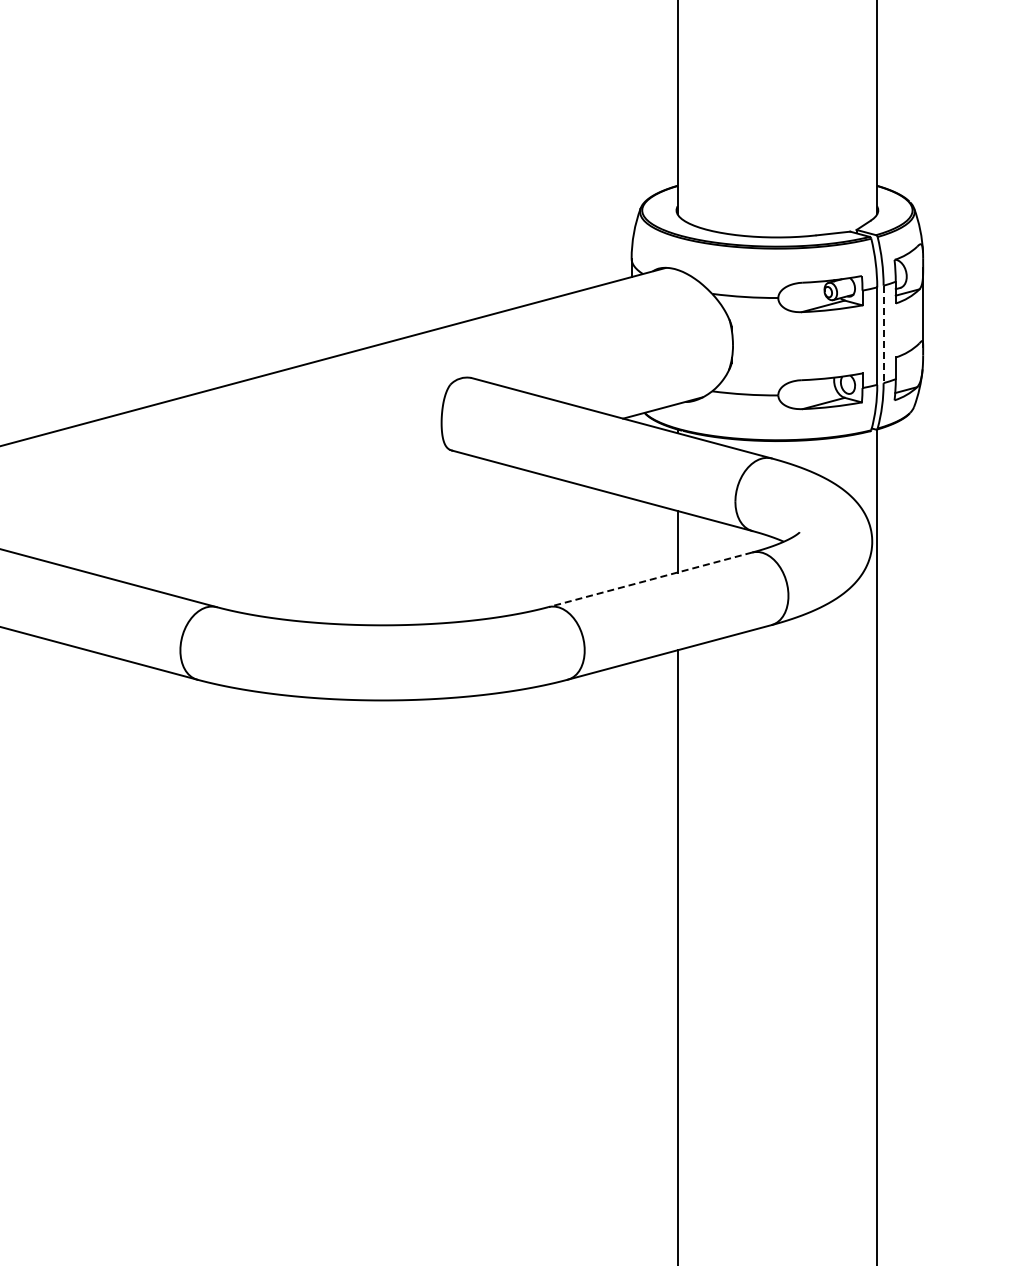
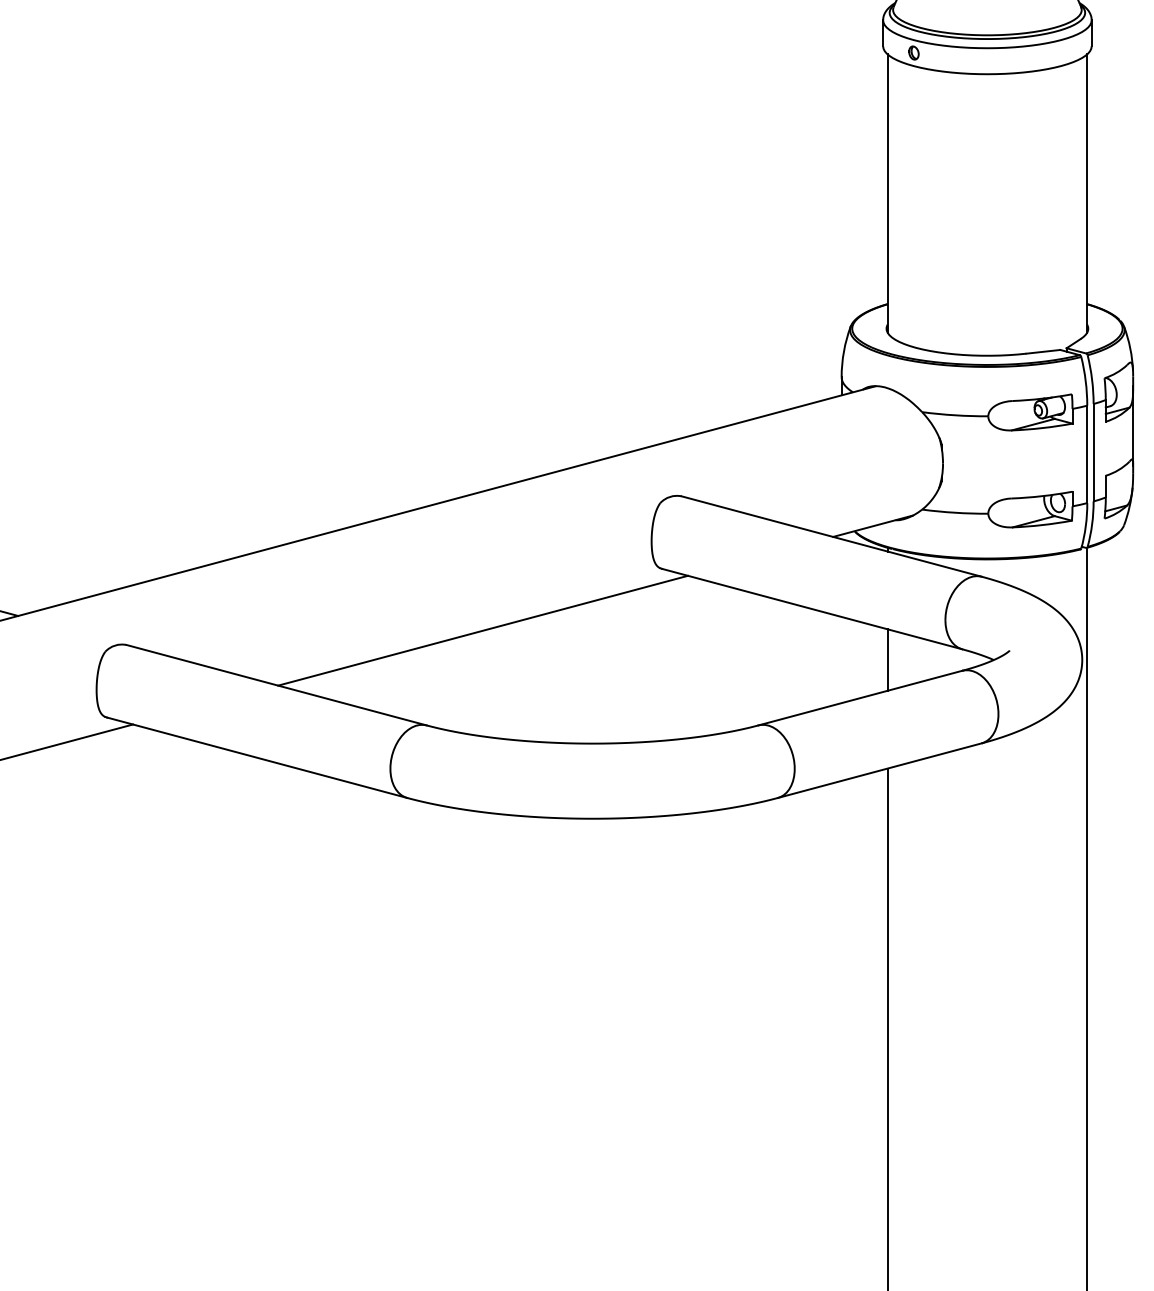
line: (883, 334) -> (1093, 452), dashed -> solid
line: (273, 512) -> (483, 630), added
line: (649, 580) -> (859, 698), dashed -> solid

